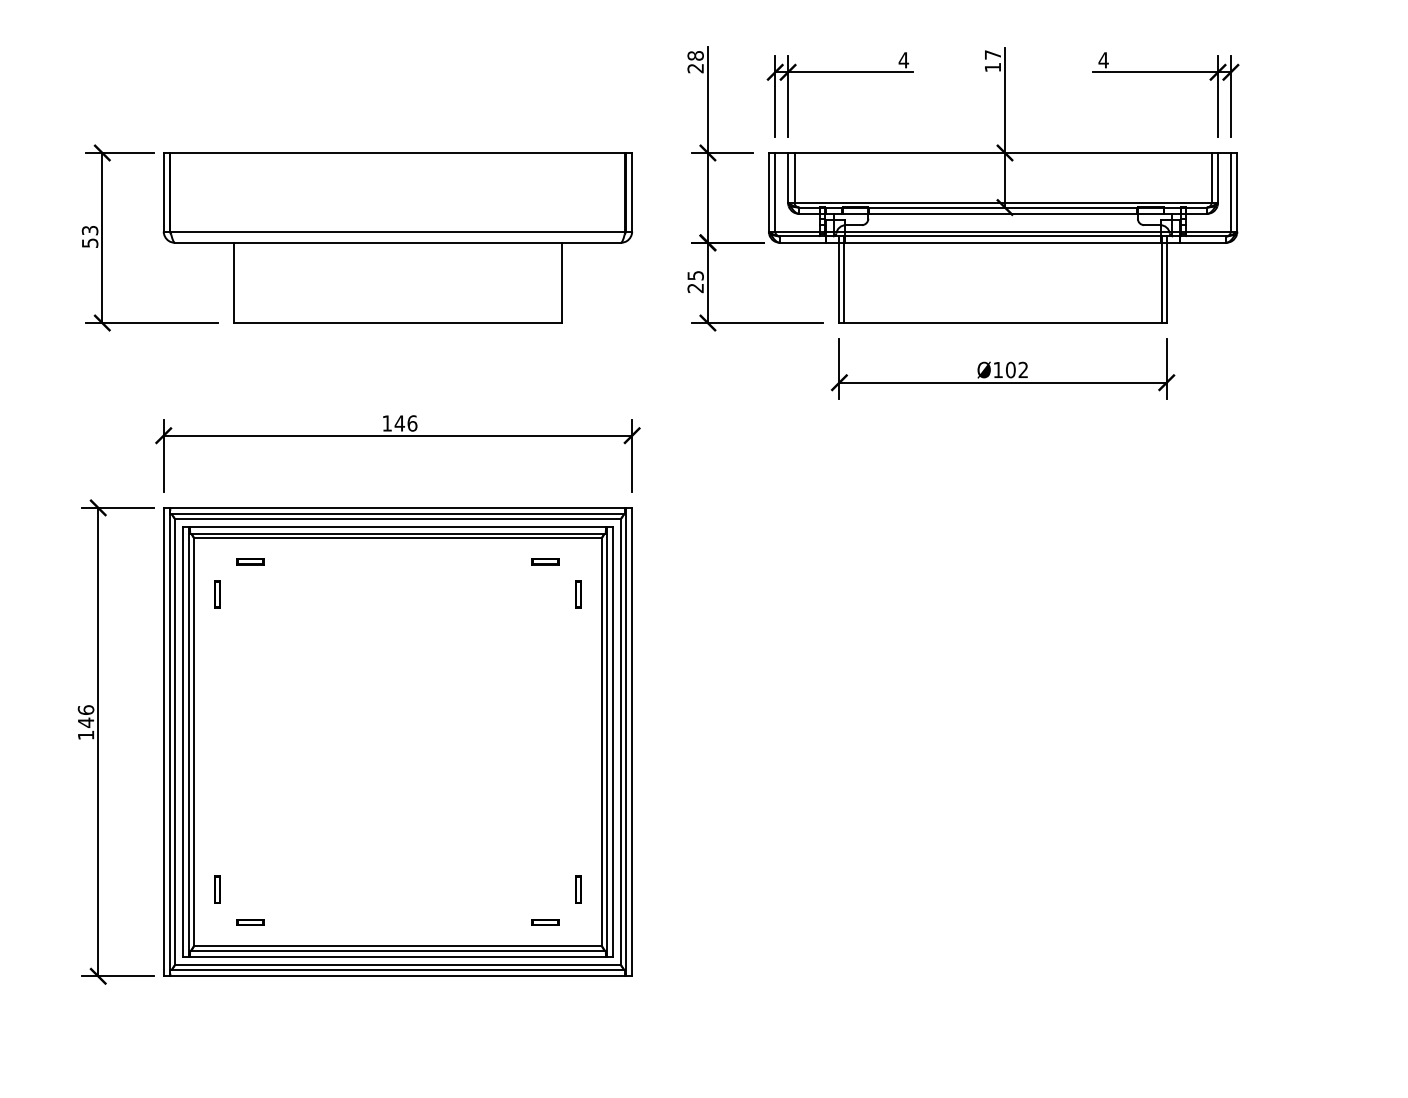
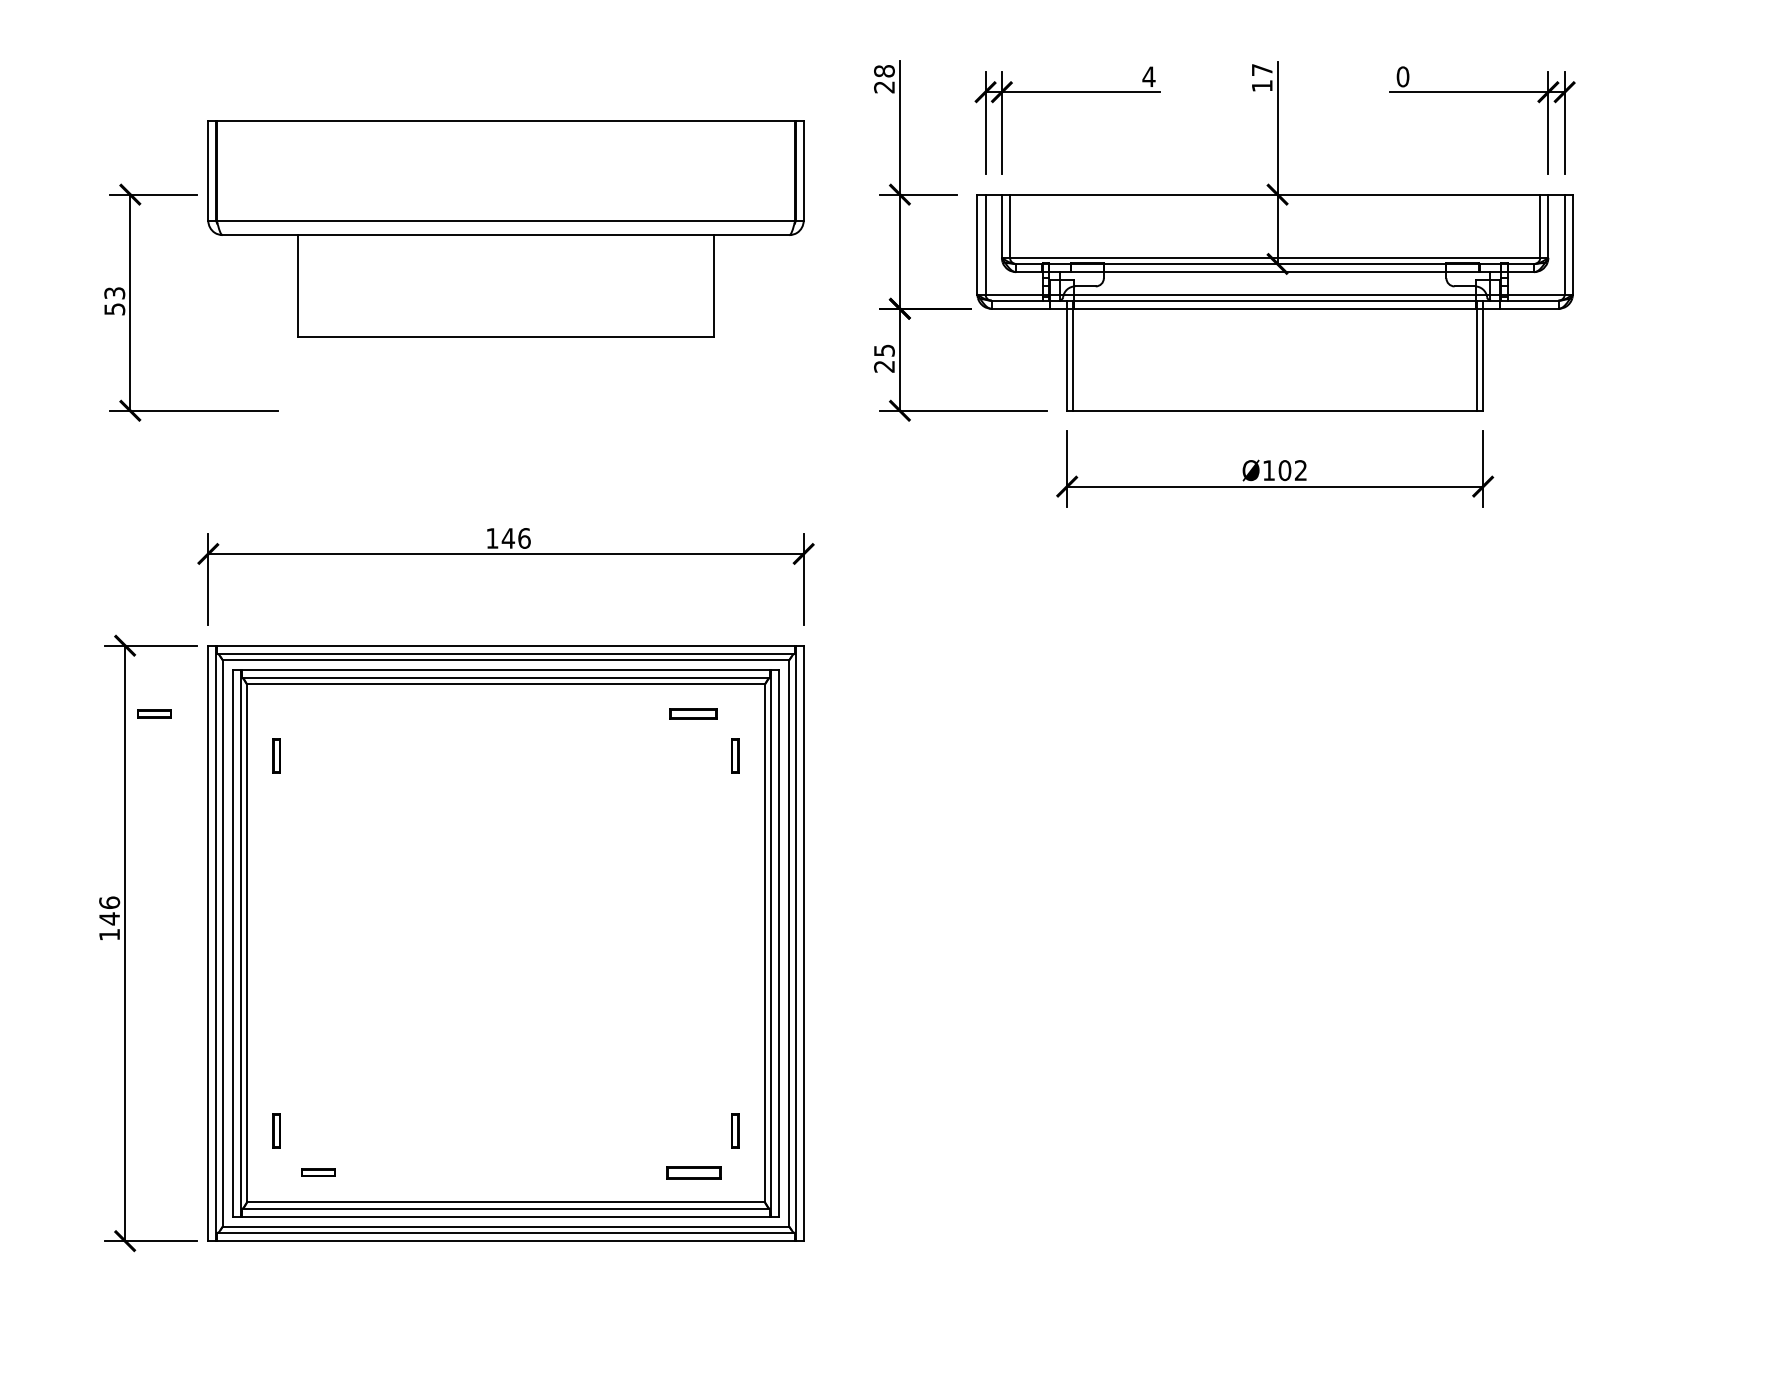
text: (1103, 60) -> (1402, 77), 4 -> 0
part: (397, 237) -> (505, 228), moved
part: (250, 561) -> (154, 713), moved
part: (545, 561) -> (693, 713), size x1.4
part: (545, 922) -> (693, 1172), size x1.6

